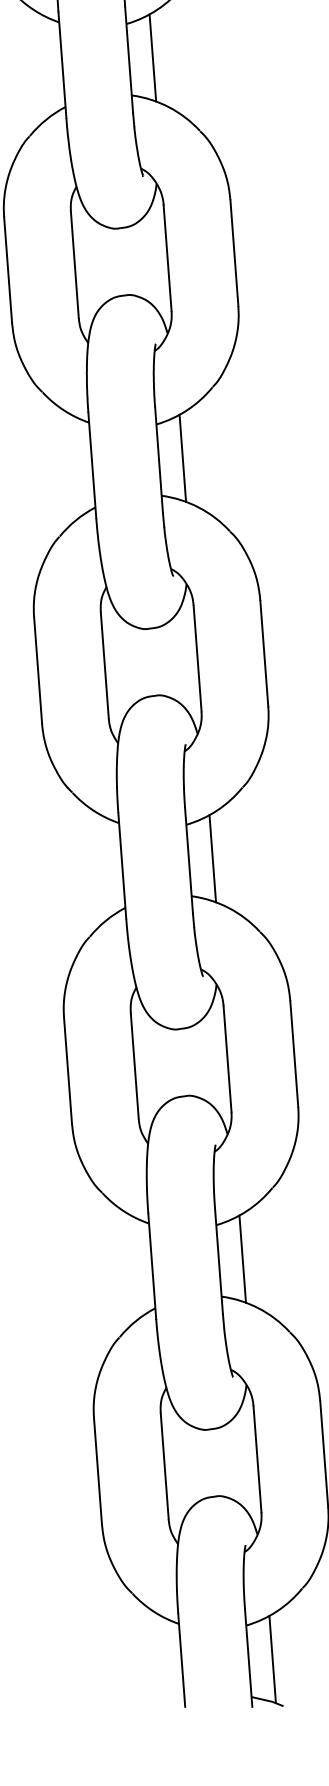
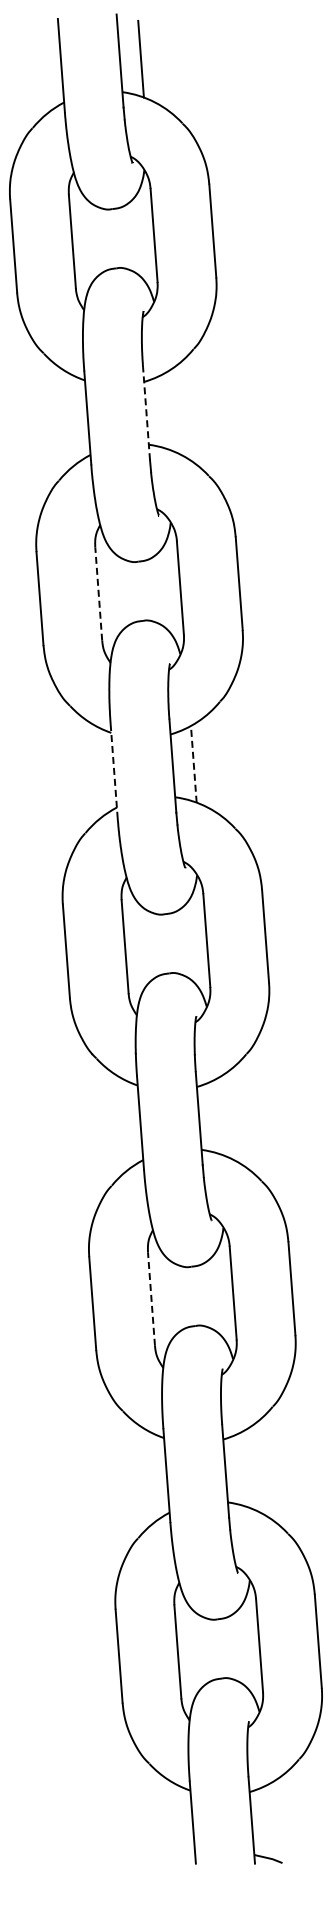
line: (152, 57) -> (167, 411), removed
line: (129, 59) -> (146, 413), solid -> dashed
line: (74, 265) -> (98, 594), solid -> dashed
line: (182, 457) -> (193, 763), solid -> dashed
line: (92, 465) -> (114, 770), solid -> dashed
line: (213, 858) -> (220, 1116), removed
line: (134, 1066) -> (151, 1299), solid -> dashed
line: (242, 1259) -> (246, 1469), removed
line: (272, 1659) -> (272, 1821), removed

